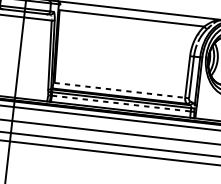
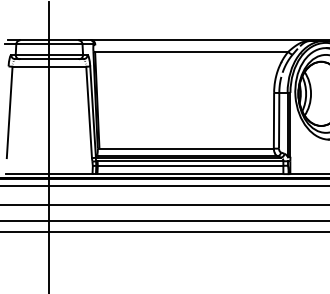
line: (120, 90) -> (187, 148), dashed -> solid
line: (121, 103) -> (190, 165), dashed -> solid

